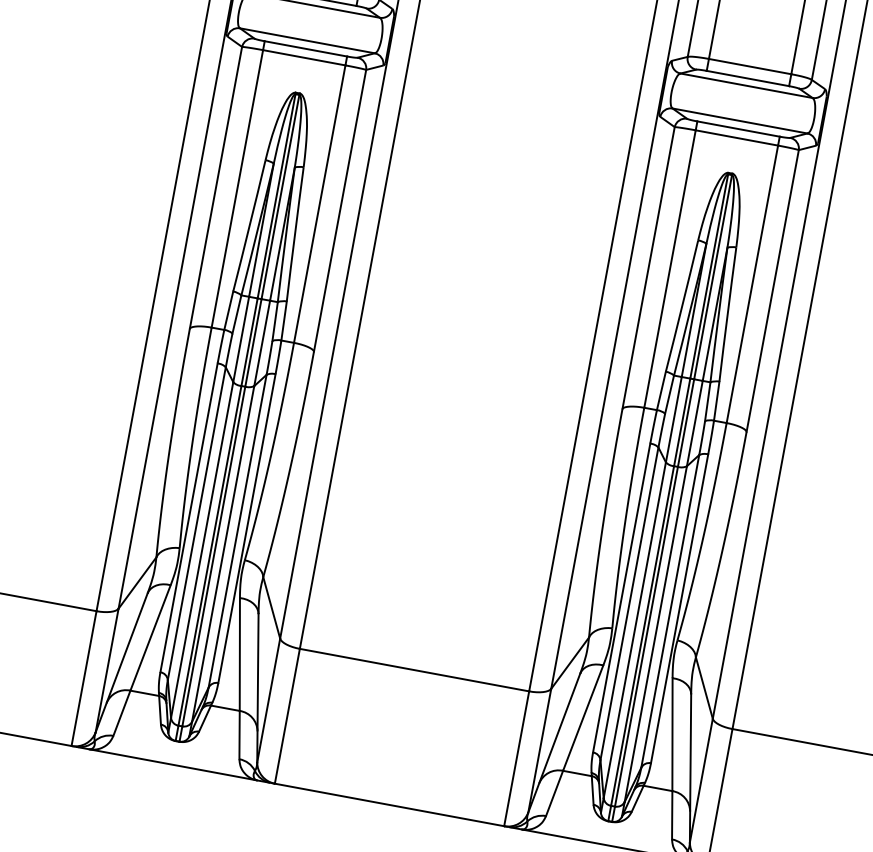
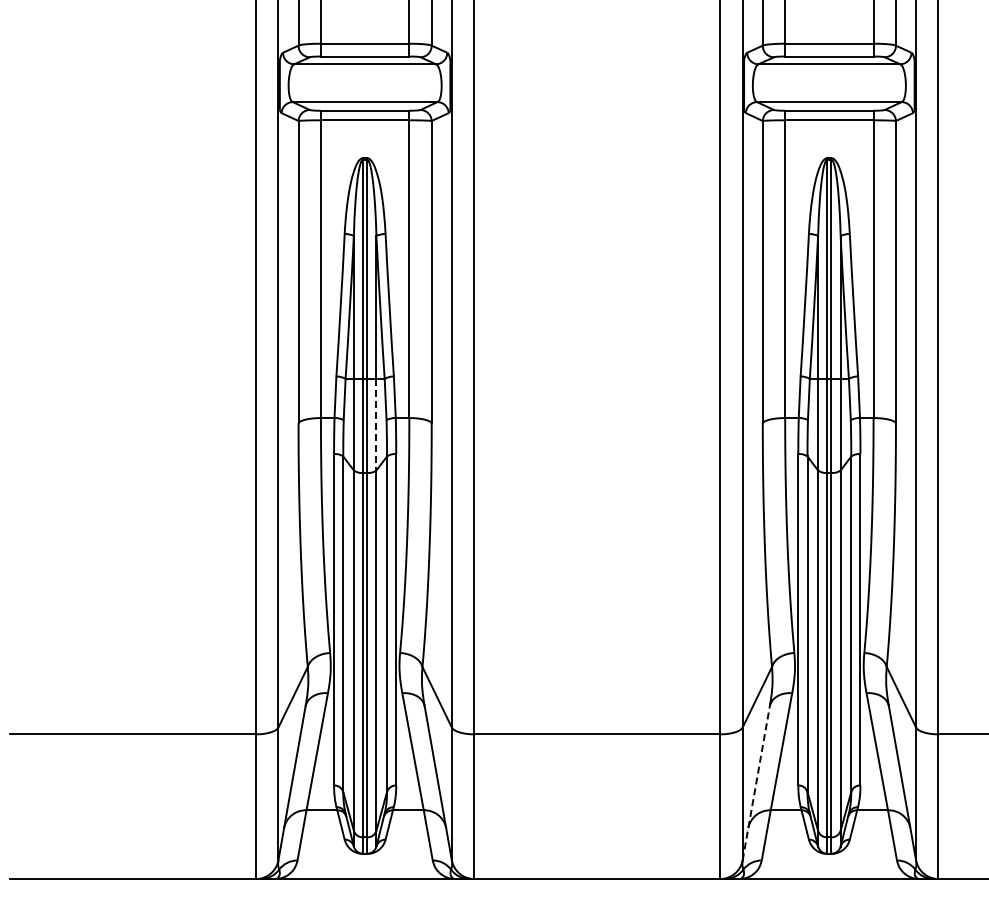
line: (262, 343) -> (376, 424), solid -> dashed
line: (554, 742) -> (756, 782), solid -> dashed

